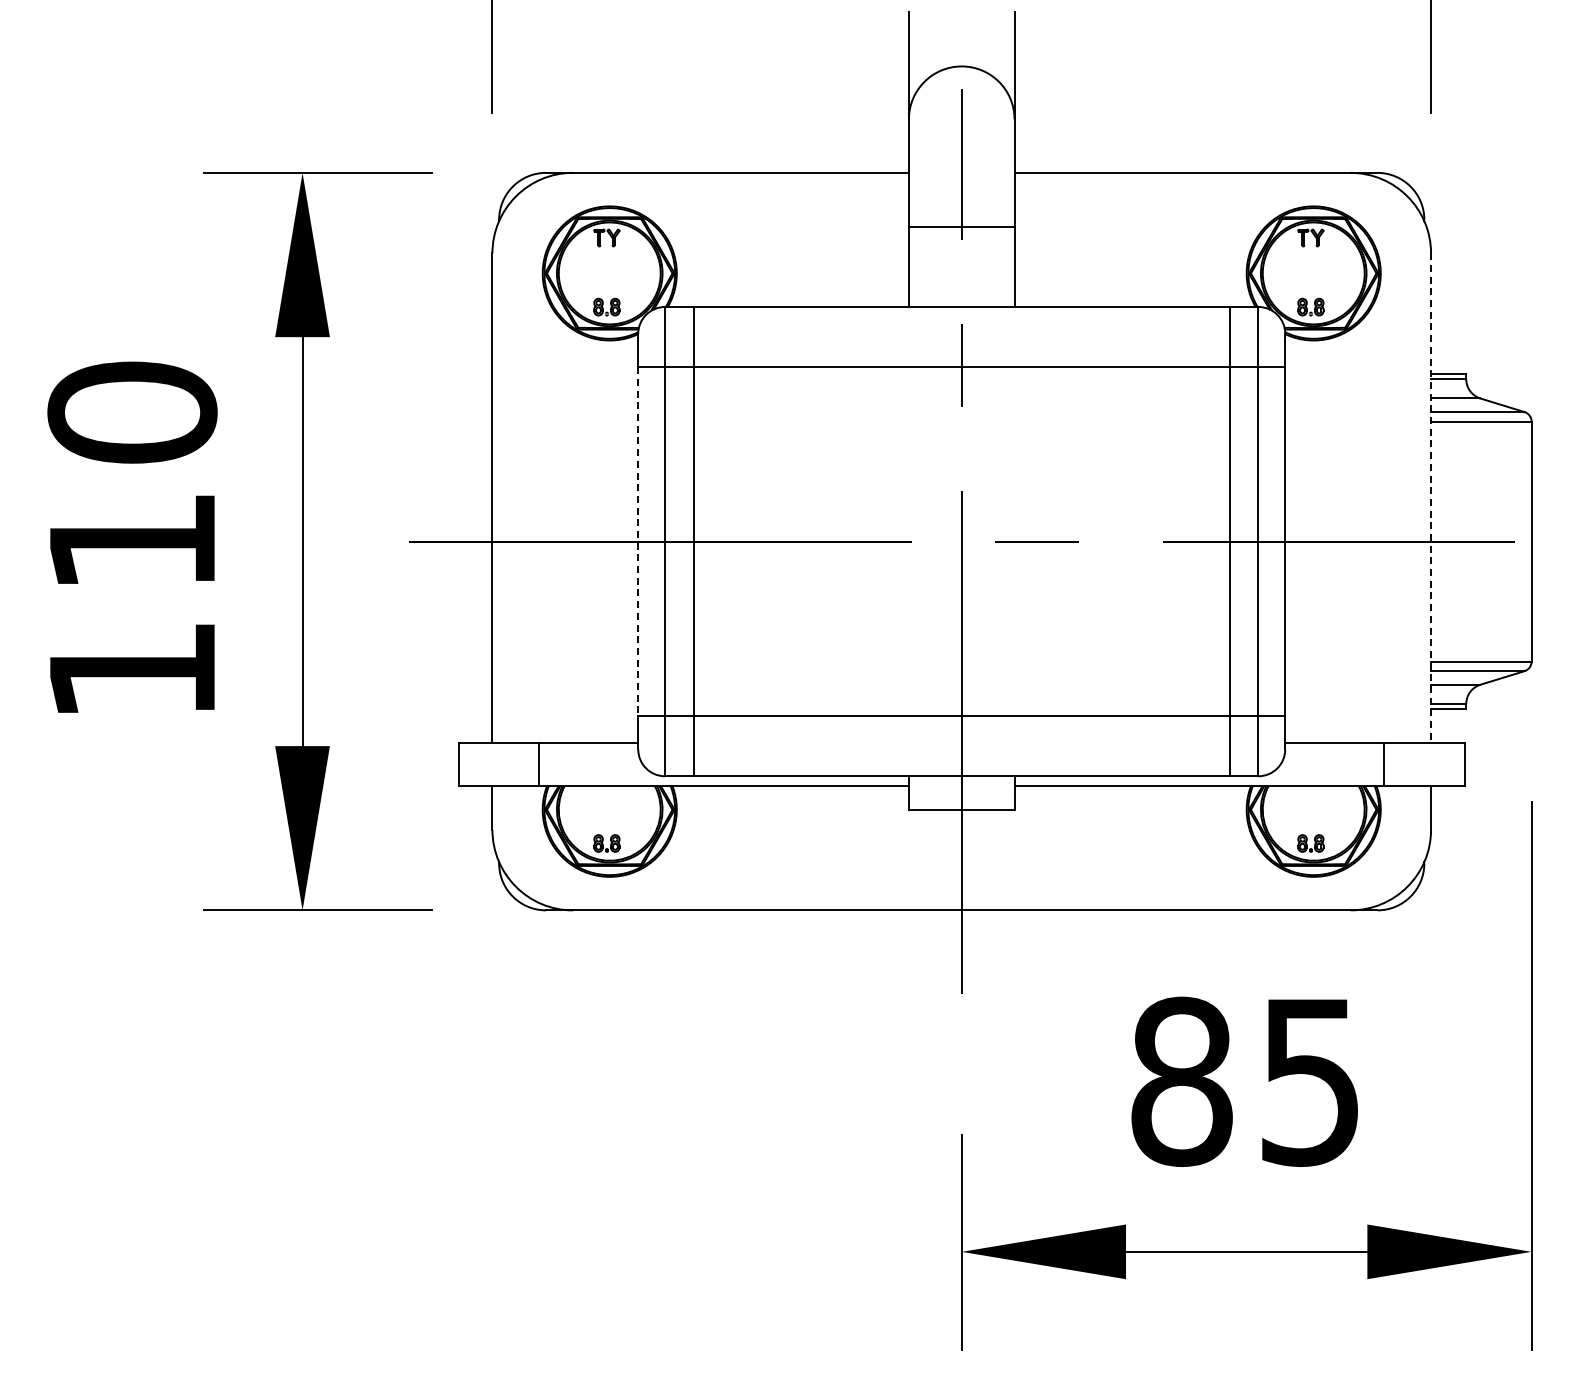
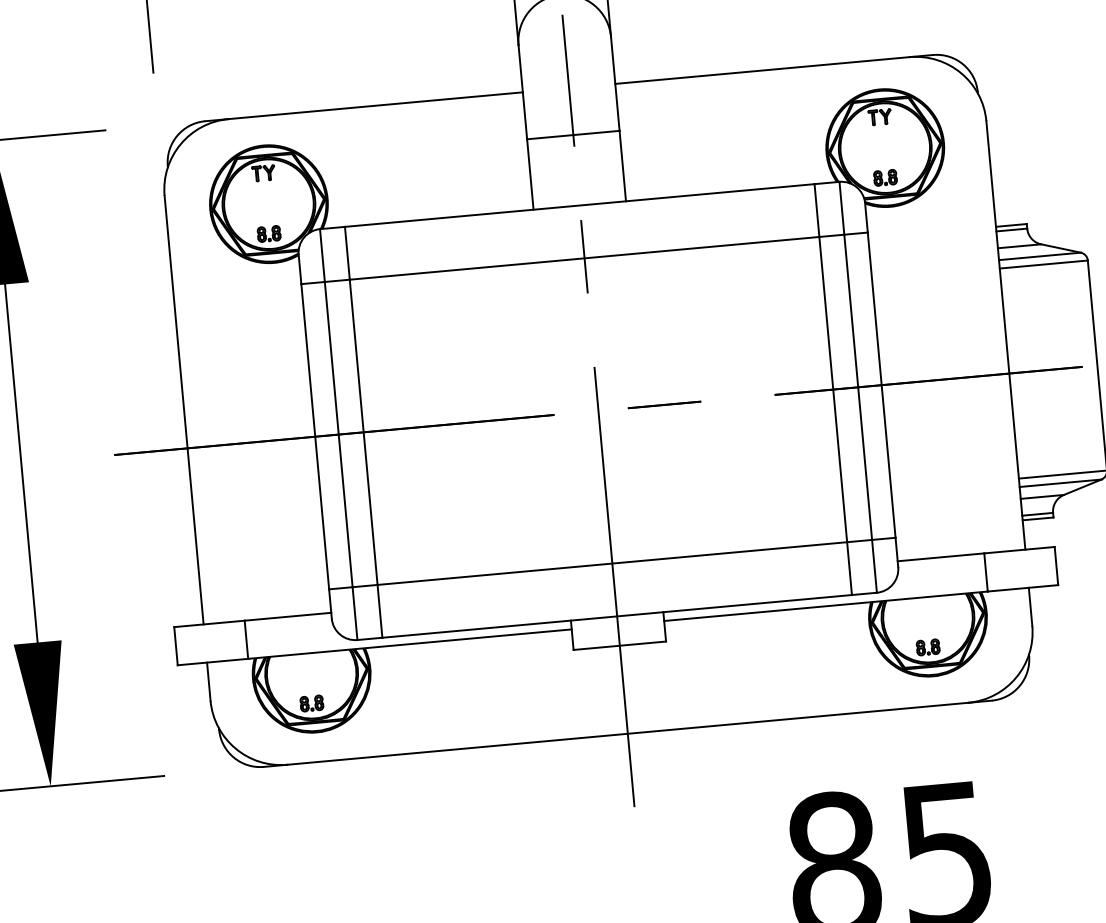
line: (1431, 498) -> (1006, 335), dashed -> solid
line: (638, 542) -> (315, 437), dashed -> solid

